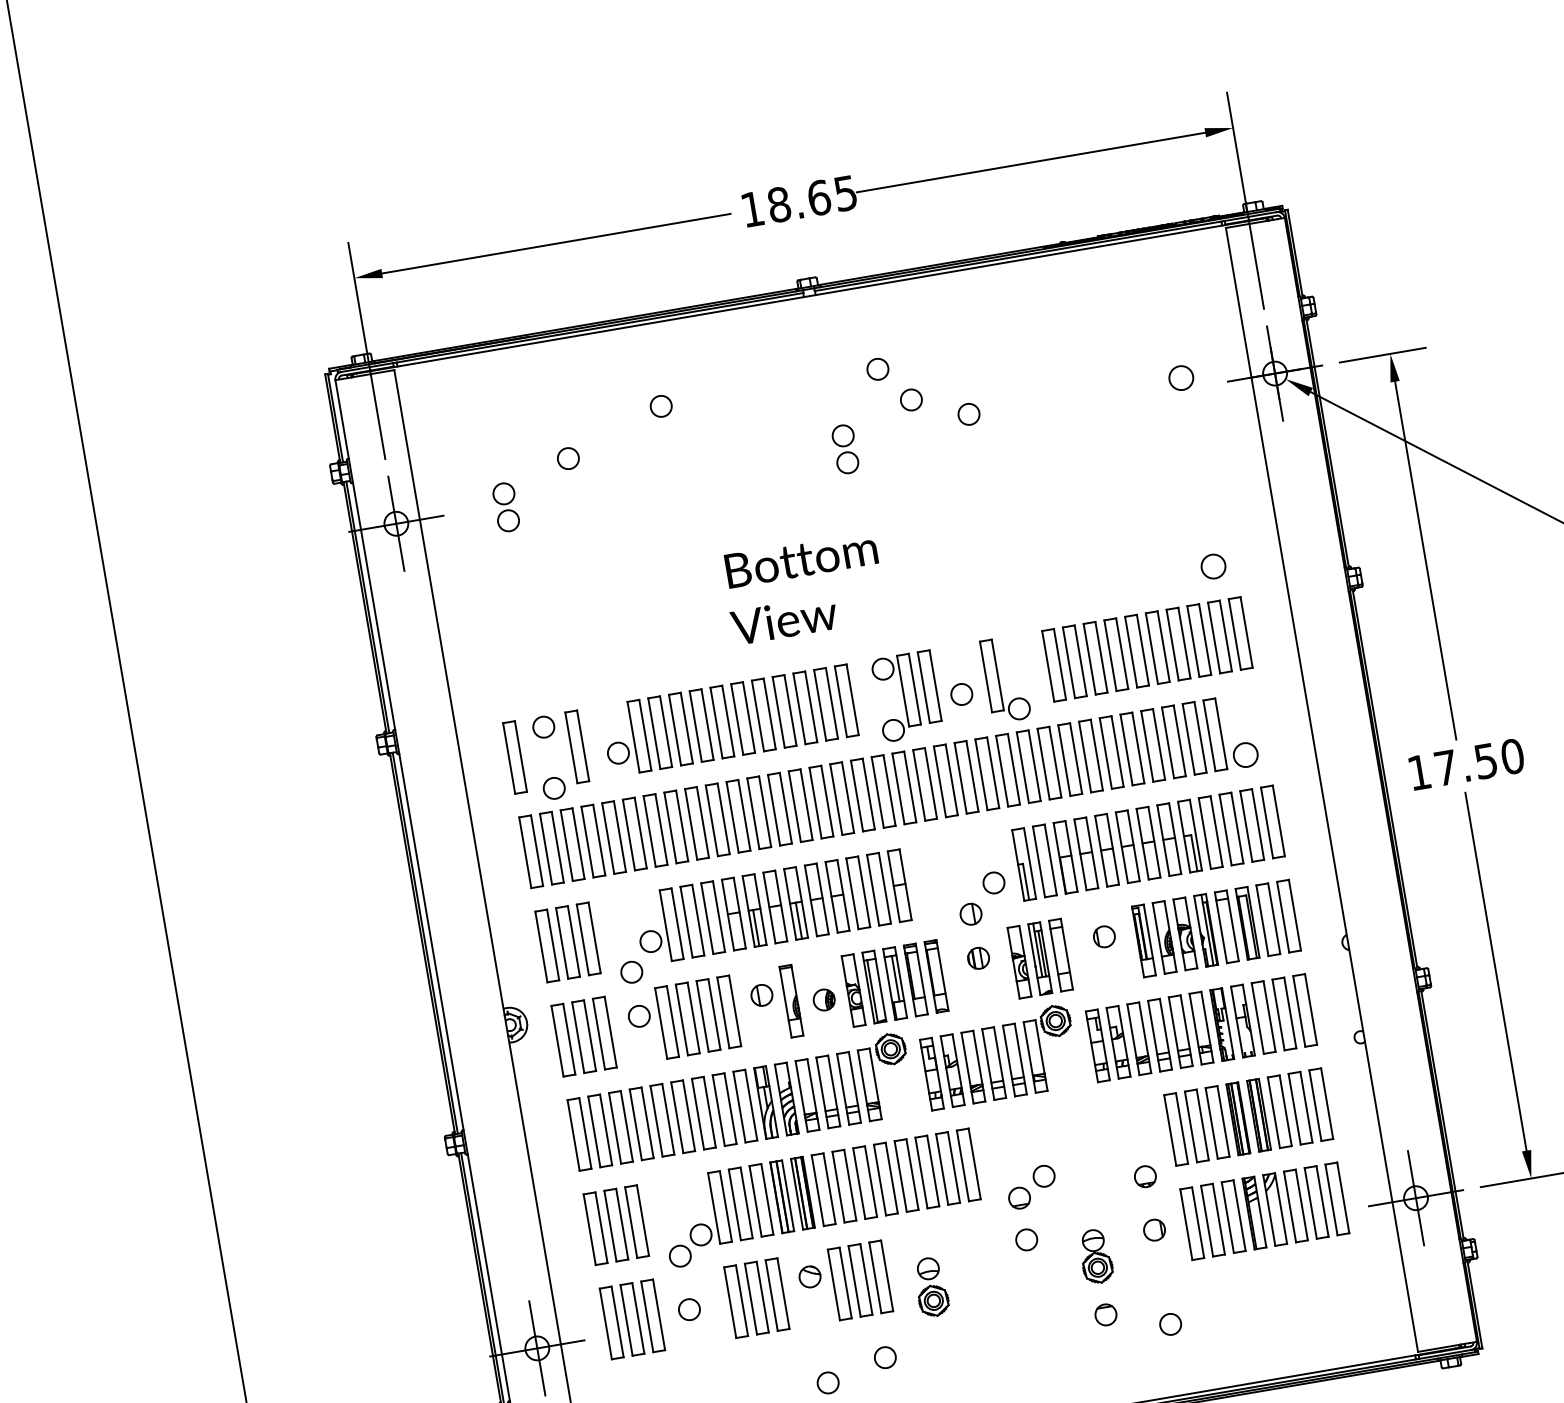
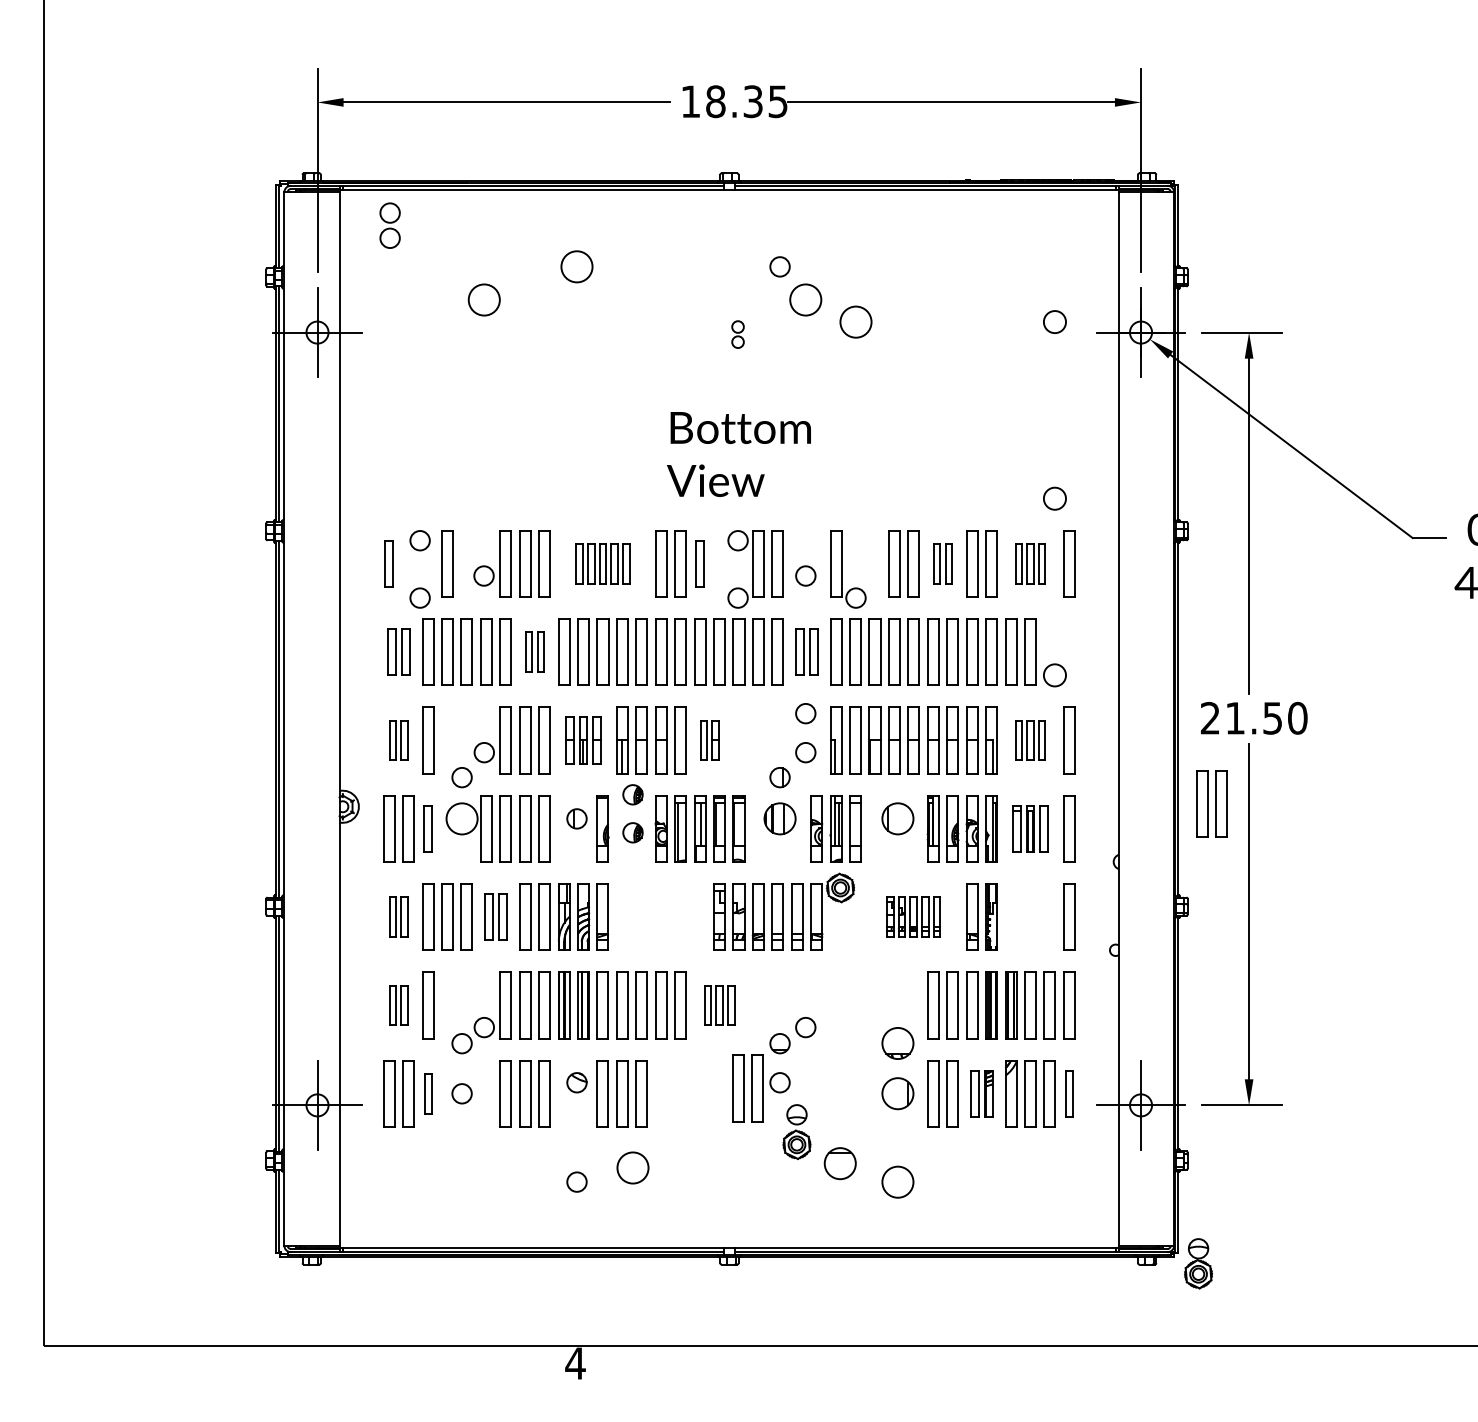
text: (819, 197) -> (753, 101), 18.65 -> 18.35
circle: (911, 399) -> (805, 299), size x1.6
circle: (660, 406) -> (576, 266), size x1.6
circle: (968, 413) -> (855, 321), size x1.6
part: (844, 449) -> (737, 334), size x0.6
circle: (568, 458) -> (484, 299), size x1.6
part: (505, 507) -> (389, 225), moved
text: (803, 588) -> (738, 454), moved
part: (1199, 640) -> (1030, 563), size x0.6
part: (1105, 656) -> (942, 563), size x0.6
part: (847, 700) -> (700, 563), size x0.7
part: (742, 718) -> (602, 563), size x0.6
part: (515, 757) -> (389, 563), size x0.7
text: (1432, 769) -> (1222, 717), 17.50 -> 21.50
part: (976, 774) -> (806, 651), size x0.7
part: (686, 824) -> (534, 651), size x0.6
part: (1231, 829) -> (1030, 740), size x0.6
circle: (986, 841) -> (805, 713), added
part: (540, 849) -> (398, 651), size x0.7
part: (1436, 863) -> (1211, 803), added
part: (889, 887) -> (709, 740), size x0.6
part: (754, 910) -> (583, 740), size x0.7
part: (1247, 922) -> (1030, 828), size x0.7
part: (1103, 936) -> (897, 818), size x1.6
part: (557, 944) -> (398, 740), size x0.6
part: (977, 958) -> (779, 818), size x1.6
part: (816, 959) -> (632, 794), added
circle: (638, 1016) -> (461, 818), size x1.6
part: (1263, 1016) -> (1030, 916), removed
part: (605, 1032) -> (428, 828), size x0.7
part: (1138, 1038) -> (913, 916), size x0.6
part: (865, 1079) -> (658, 911), removed
part: (692, 1114) -> (495, 916), size x0.7
part: (589, 1132) -> (398, 916), size x0.6
part: (948, 1168) -> (719, 1005), size x0.6
part: (1144, 1176) -> (897, 1043), size x1.6
part: (1337, 1198) -> (1069, 1093), size x0.7
part: (1243, 1214) -> (981, 1093), size x0.7
part: (605, 1227) -> (398, 1005), size x0.6
part: (1154, 1229) -> (897, 1093), size x1.6
part: (993, 1251) -> (747, 1088), added
part: (1095, 1256) -> (1198, 1263), moved
part: (930, 1286) -> (796, 1131), moved
part: (1105, 1313) -> (840, 1162), size x1.6
part: (653, 1315) -> (428, 1093), size x0.6
circle: (1170, 1323) -> (897, 1181), size x1.6
circle: (884, 1357) -> (632, 1167), size x1.6

